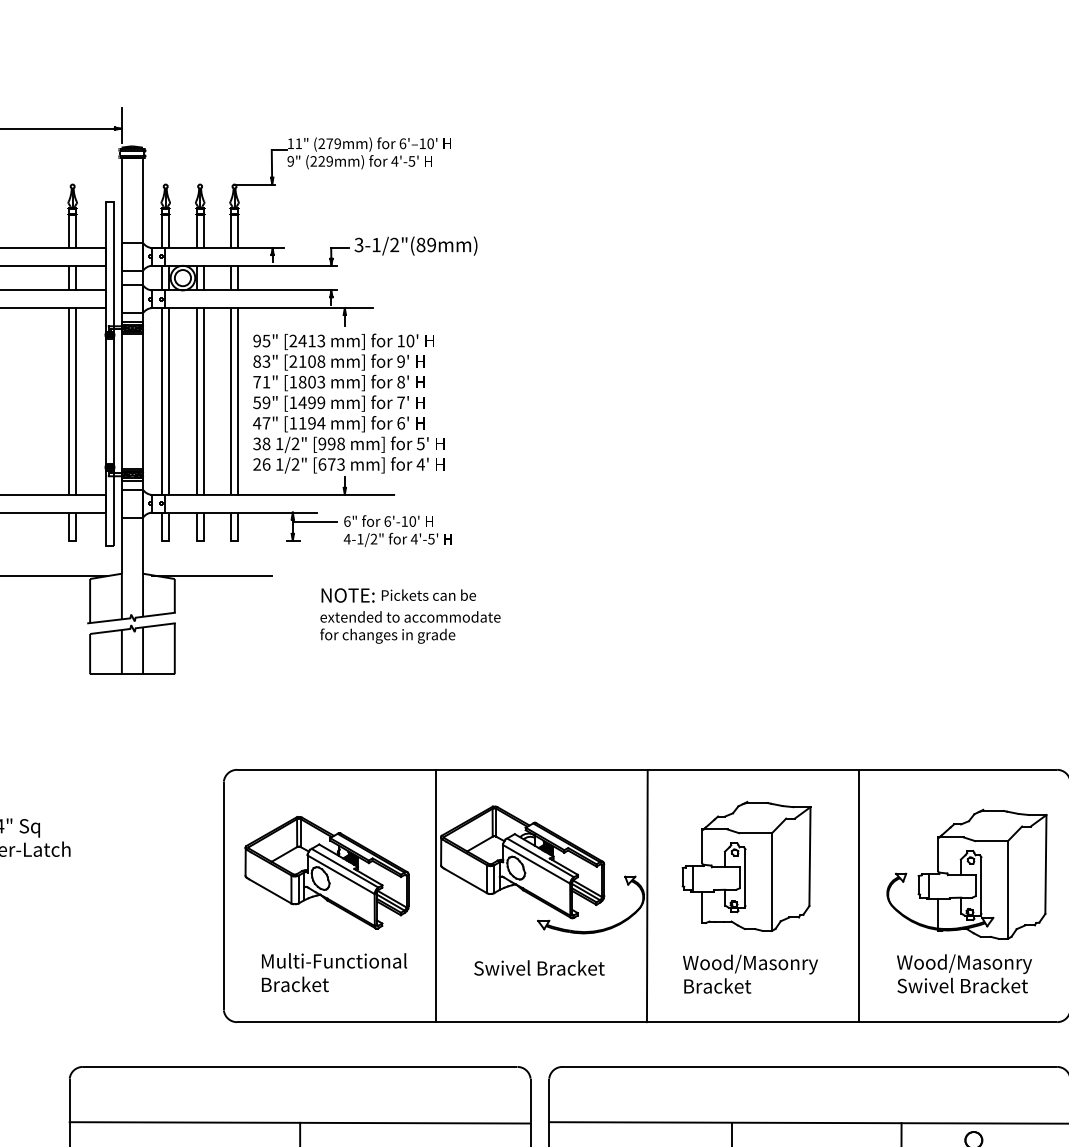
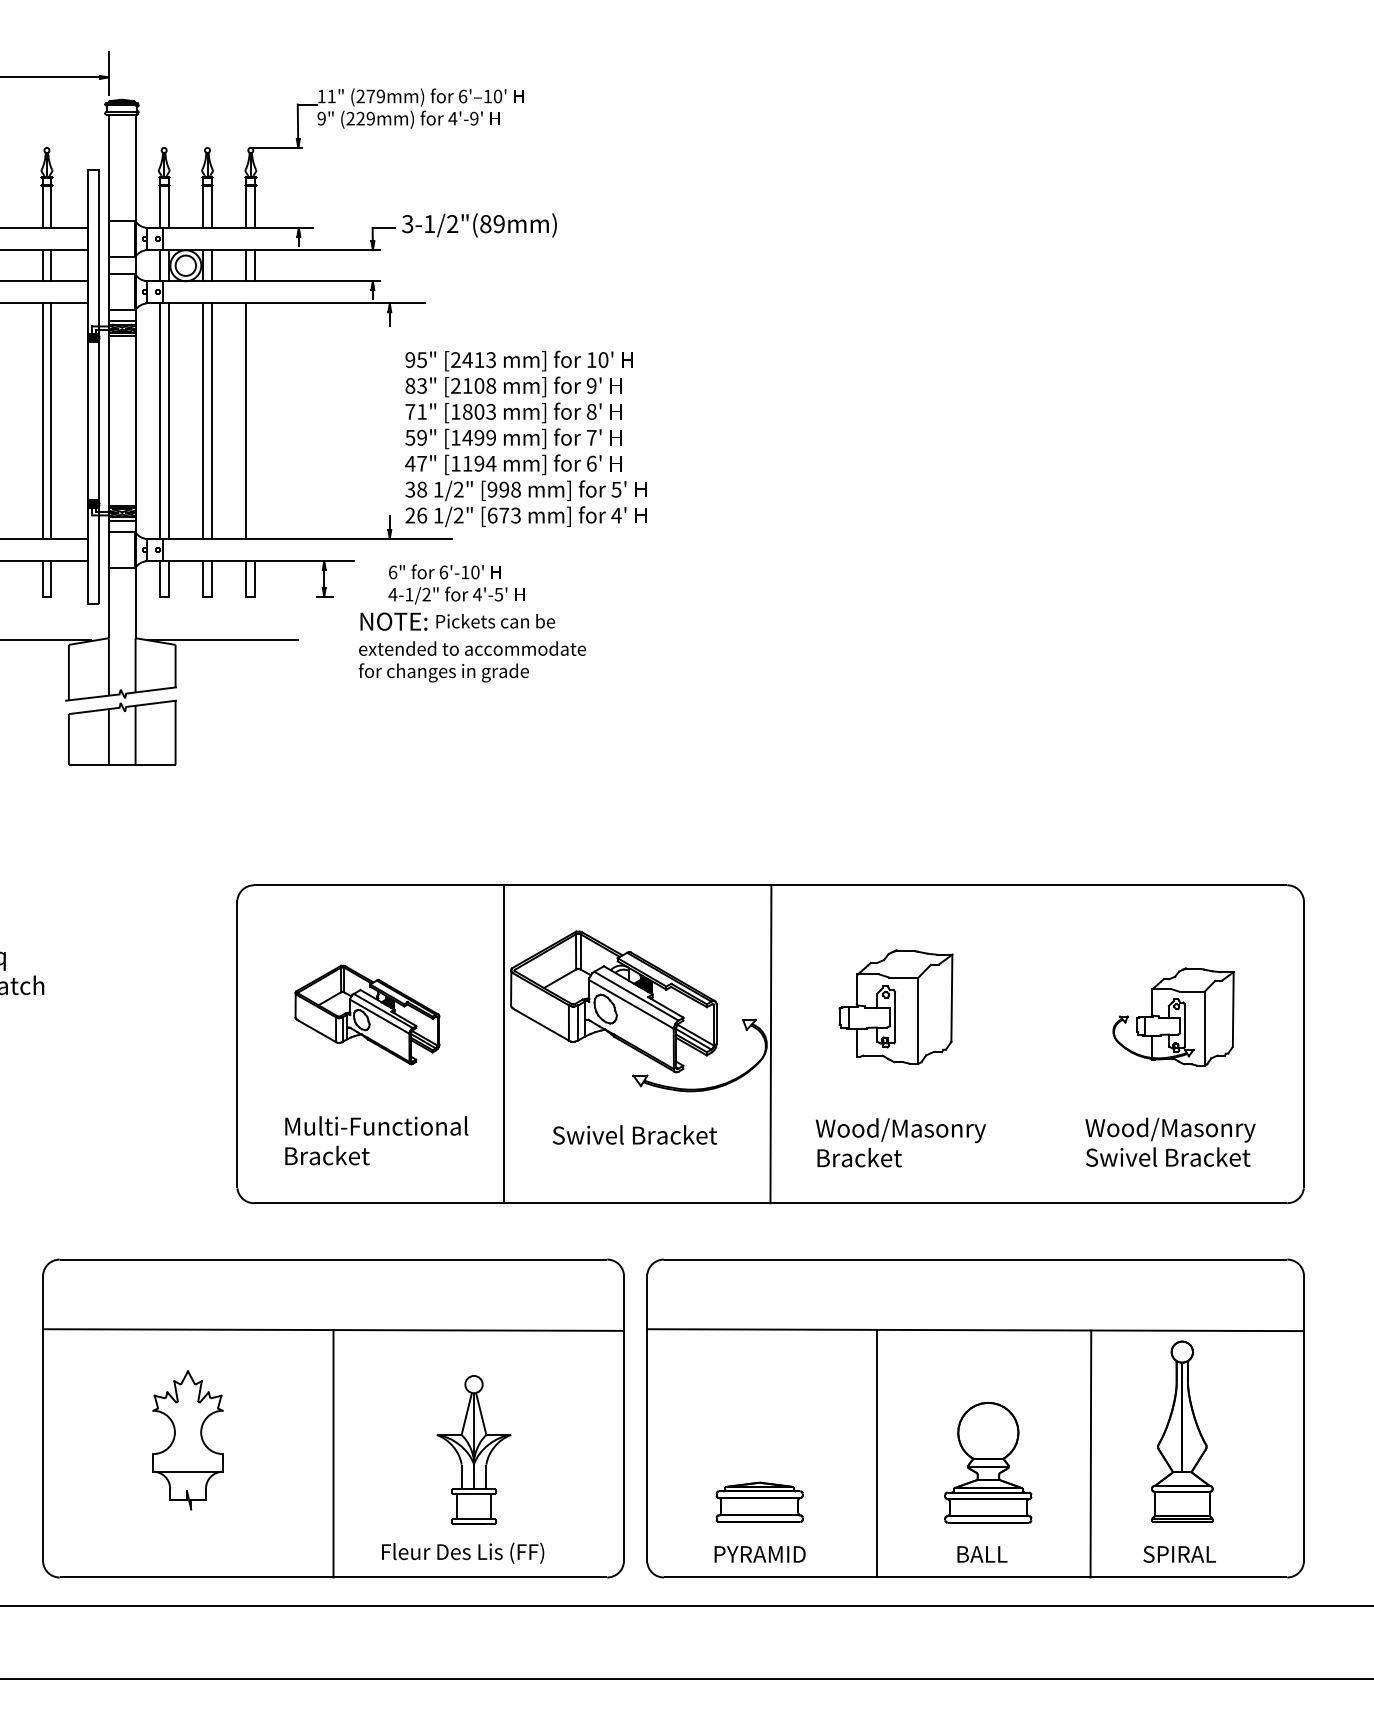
text: (412, 161) -> (474, 118), 4'-5' -> 4'-9'
line: (238, 400) -> (255, 420), removed
text: (348, 403) -> (525, 438), moved
line: (314, 522) -> (351, 573), removed
text: (409, 616) -> (471, 647), moved
part: (746, 866) -> (895, 1006), size x0.7
part: (327, 872) -> (367, 1014), size x0.7
part: (966, 873) -> (1173, 1016), size x0.6
line: (859, 896) -> (1038, 1044), removed

